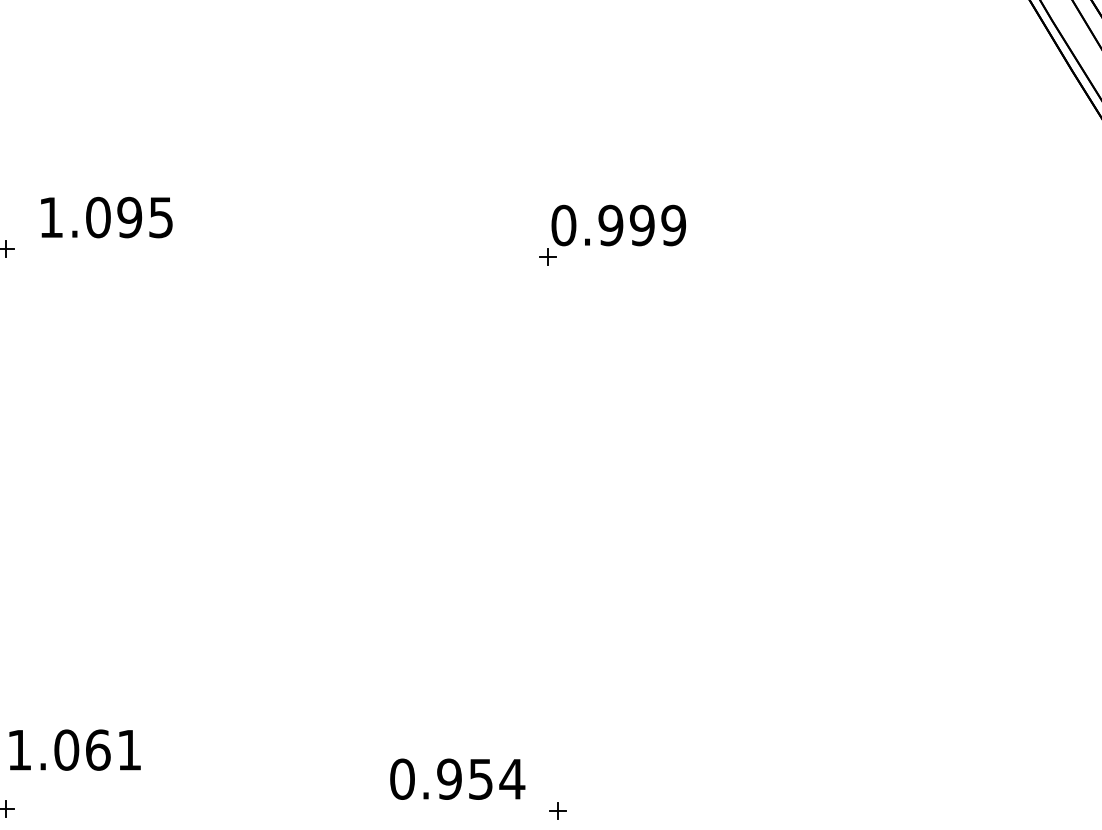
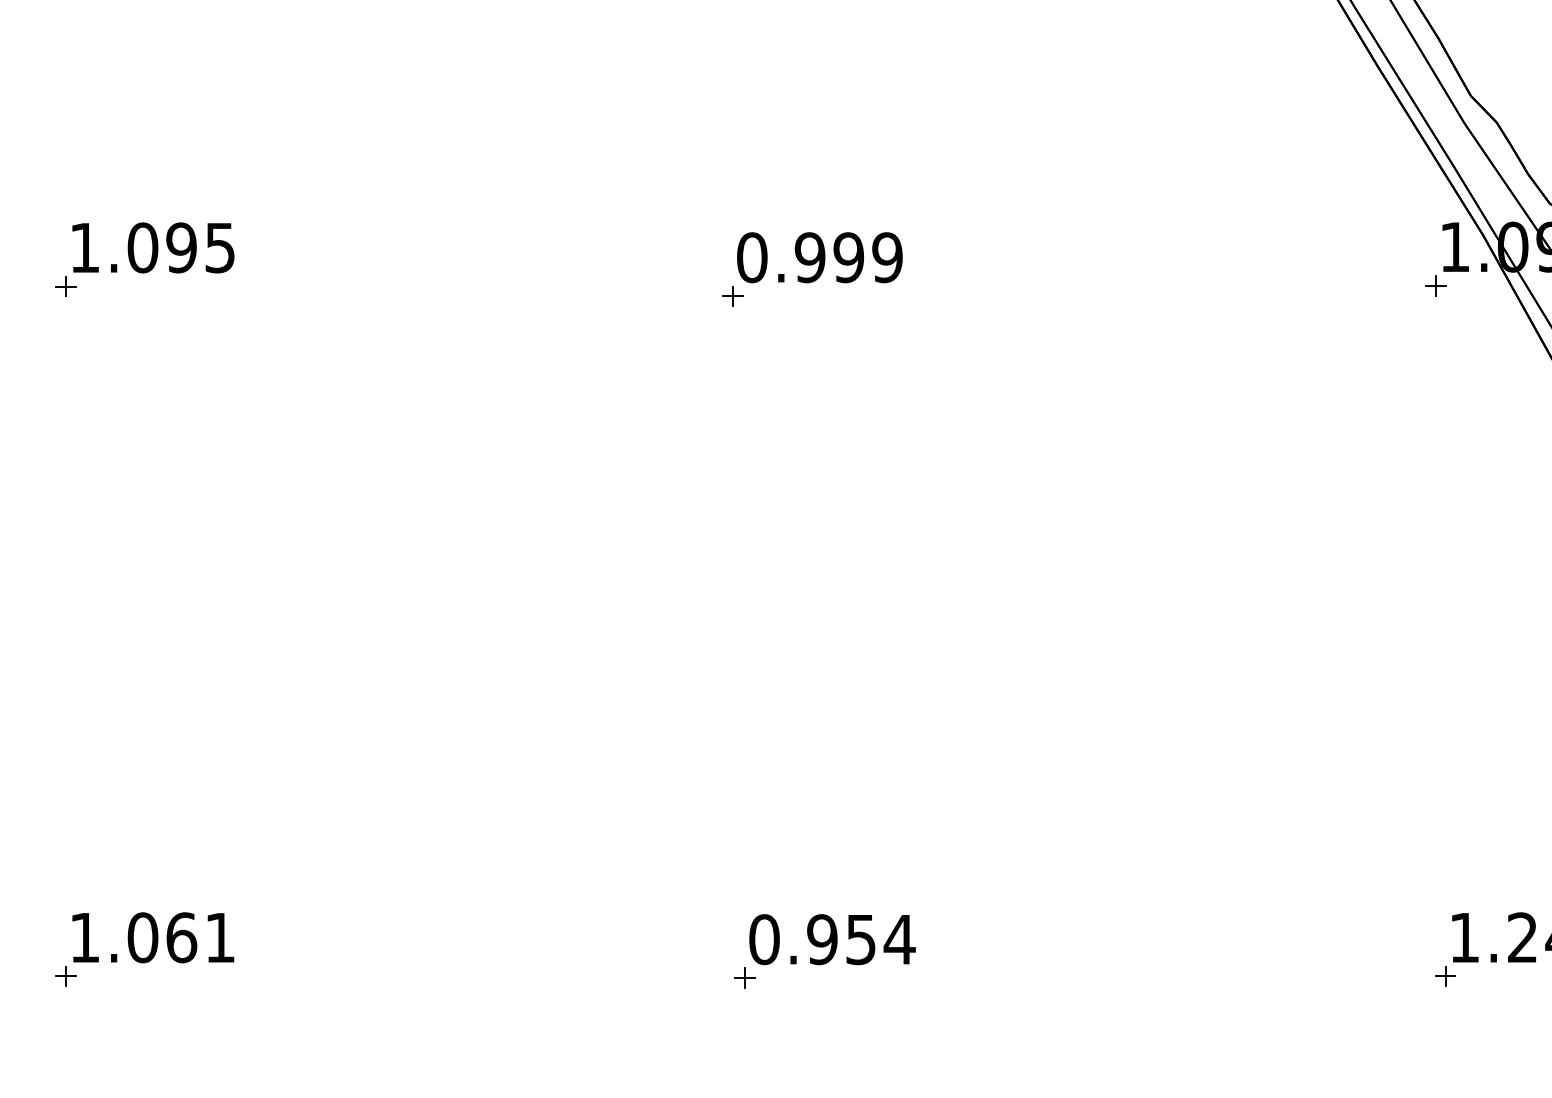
text: (106, 217) -> (153, 247), moved
text: (75, 749) -> (153, 937), moved
text: (457, 779) -> (832, 939), moved

